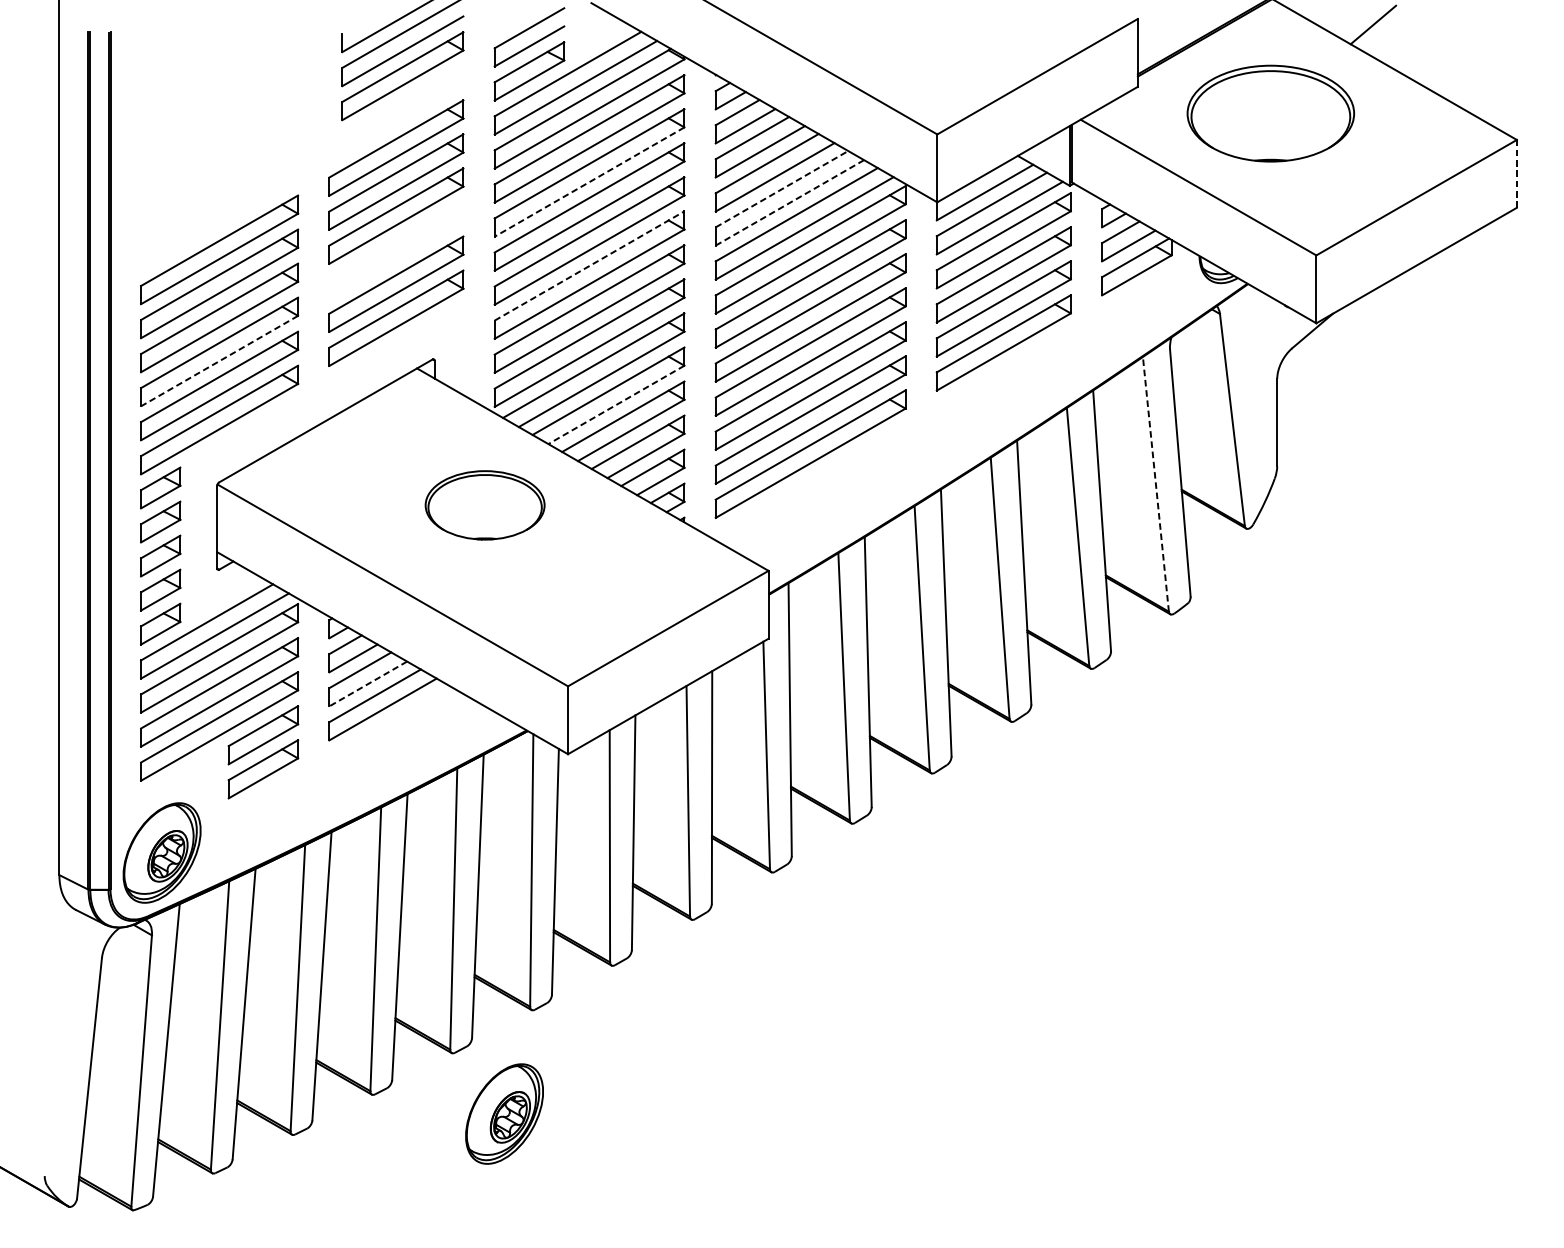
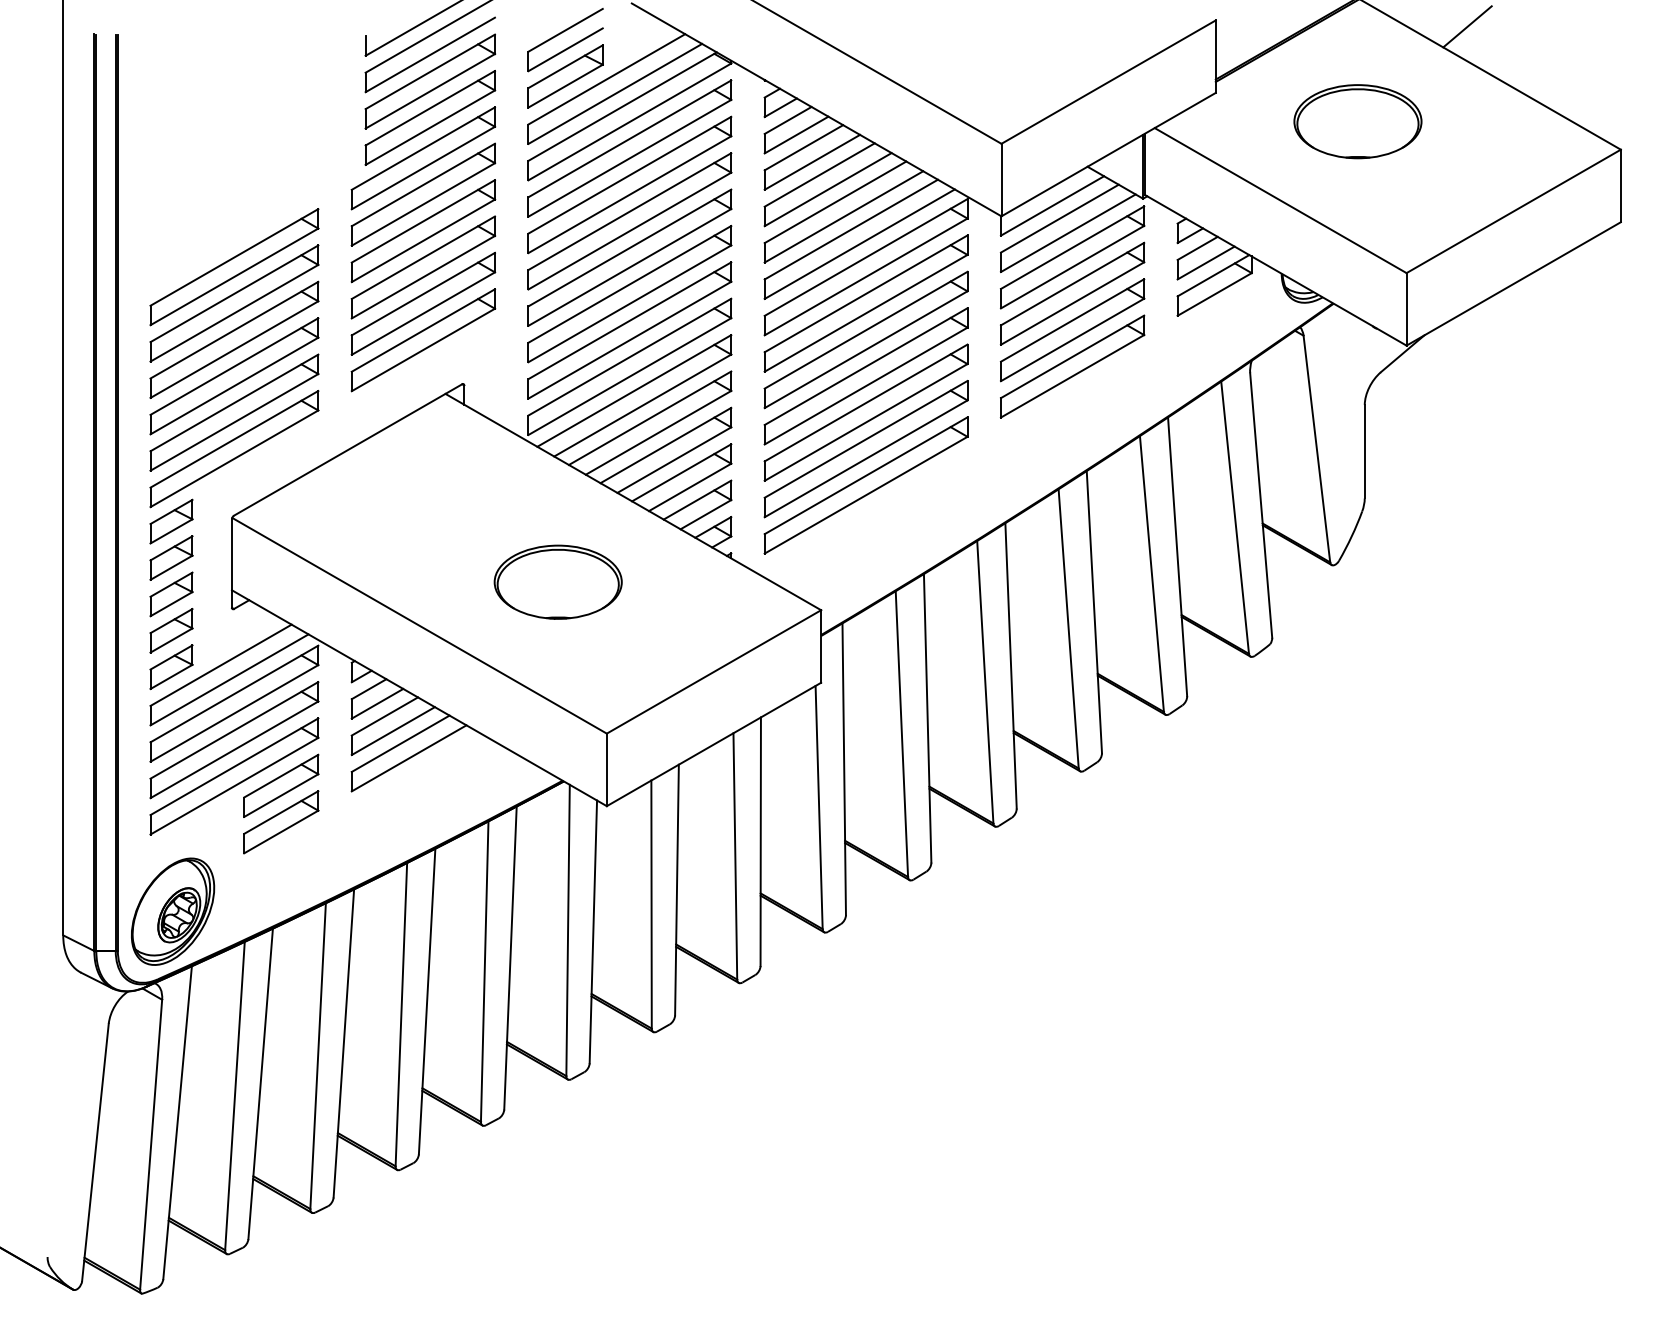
part: (403, 109) -> (430, 117), added
part: (1270, 113) -> (1357, 121), size x0.71
line: (1516, 173) -> (1620, 185), dashed -> solid
line: (589, 181) -> (629, 194), dashed -> solid
line: (782, 189) -> (835, 202), dashed -> solid
line: (789, 203) -> (843, 217), dashed -> solid
part: (396, 250) -> (423, 267), added
line: (590, 266) -> (630, 284), dashed -> solid
line: (219, 361) -> (234, 386), dashed -> solid
line: (616, 404) -> (658, 432), dashed -> solid
line: (1156, 484) -> (1235, 517), dashed -> solid
part: (484, 504) -> (557, 581), moved
line: (368, 684) -> (393, 731), dashed -> solid
part: (505, 1113) -> (539, 1190), removed

